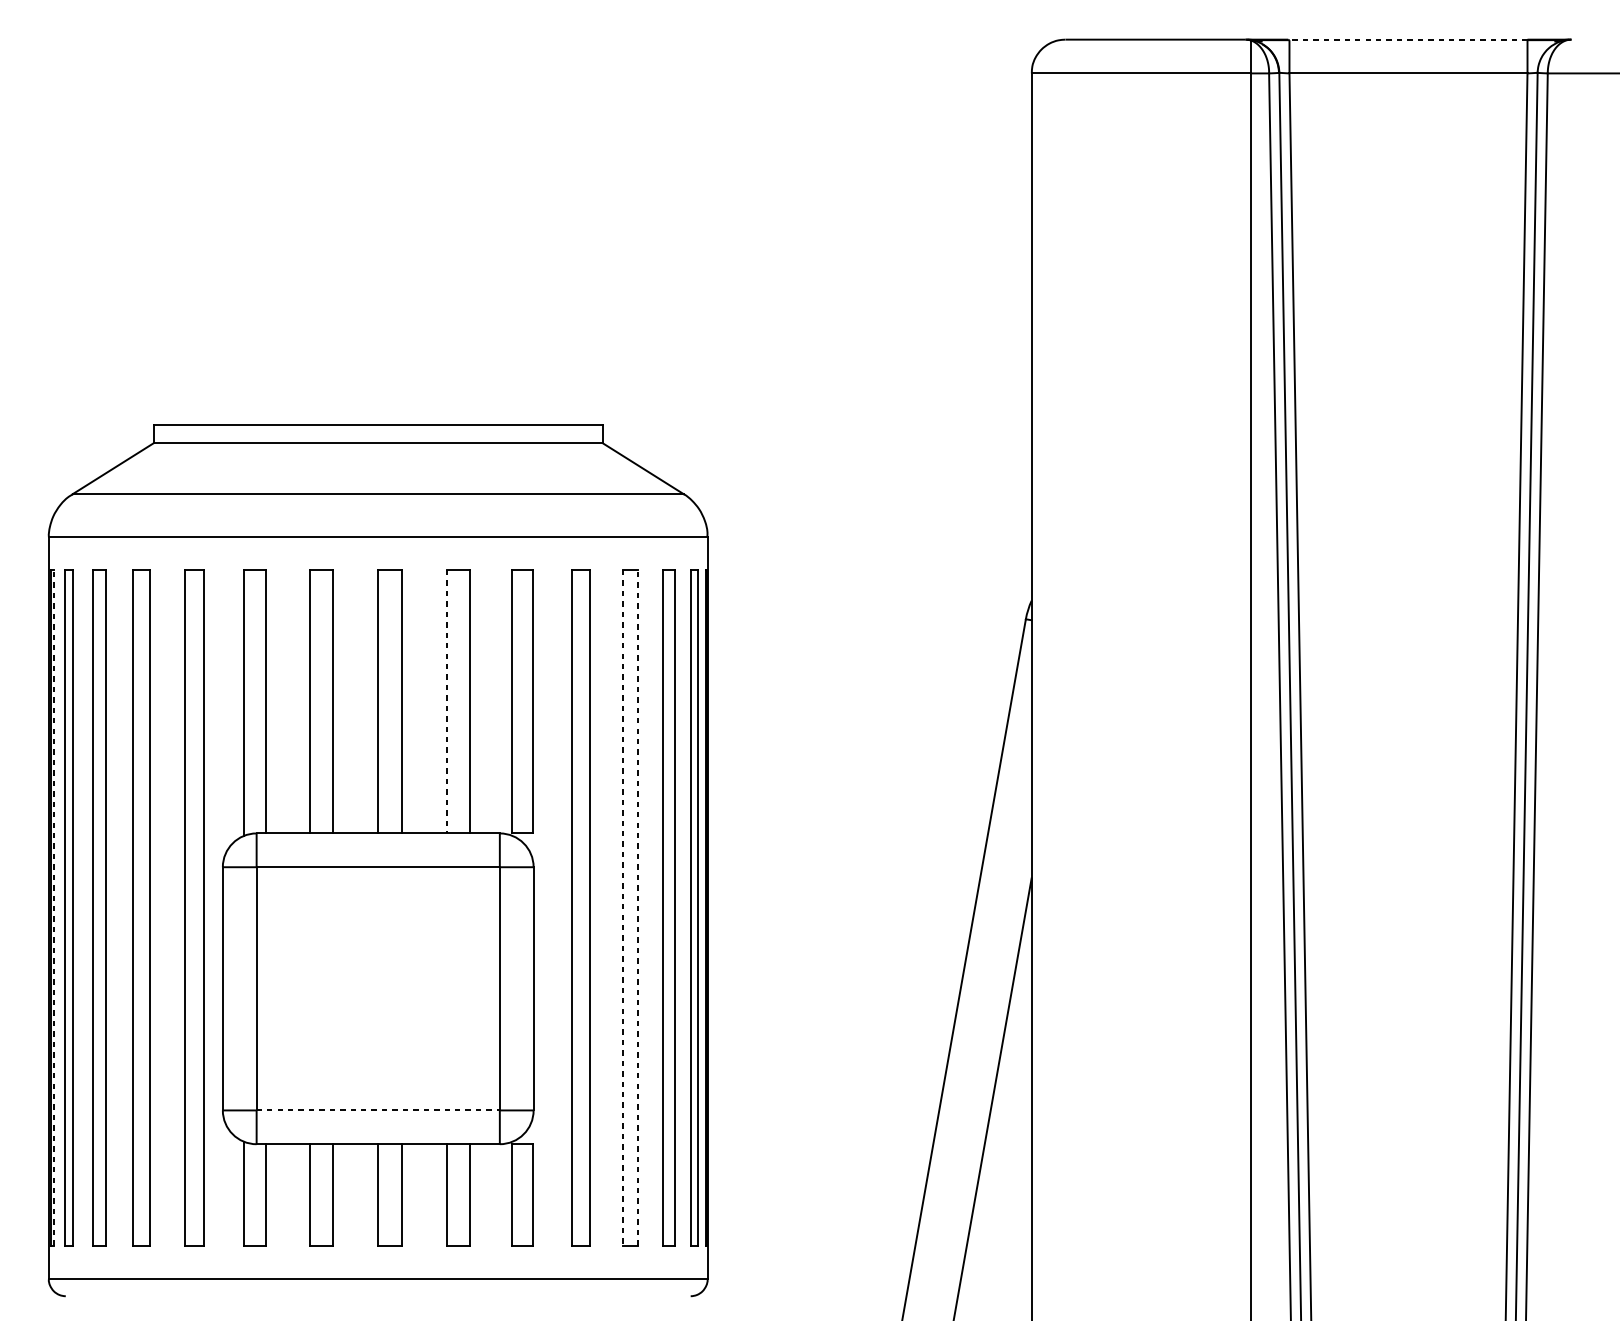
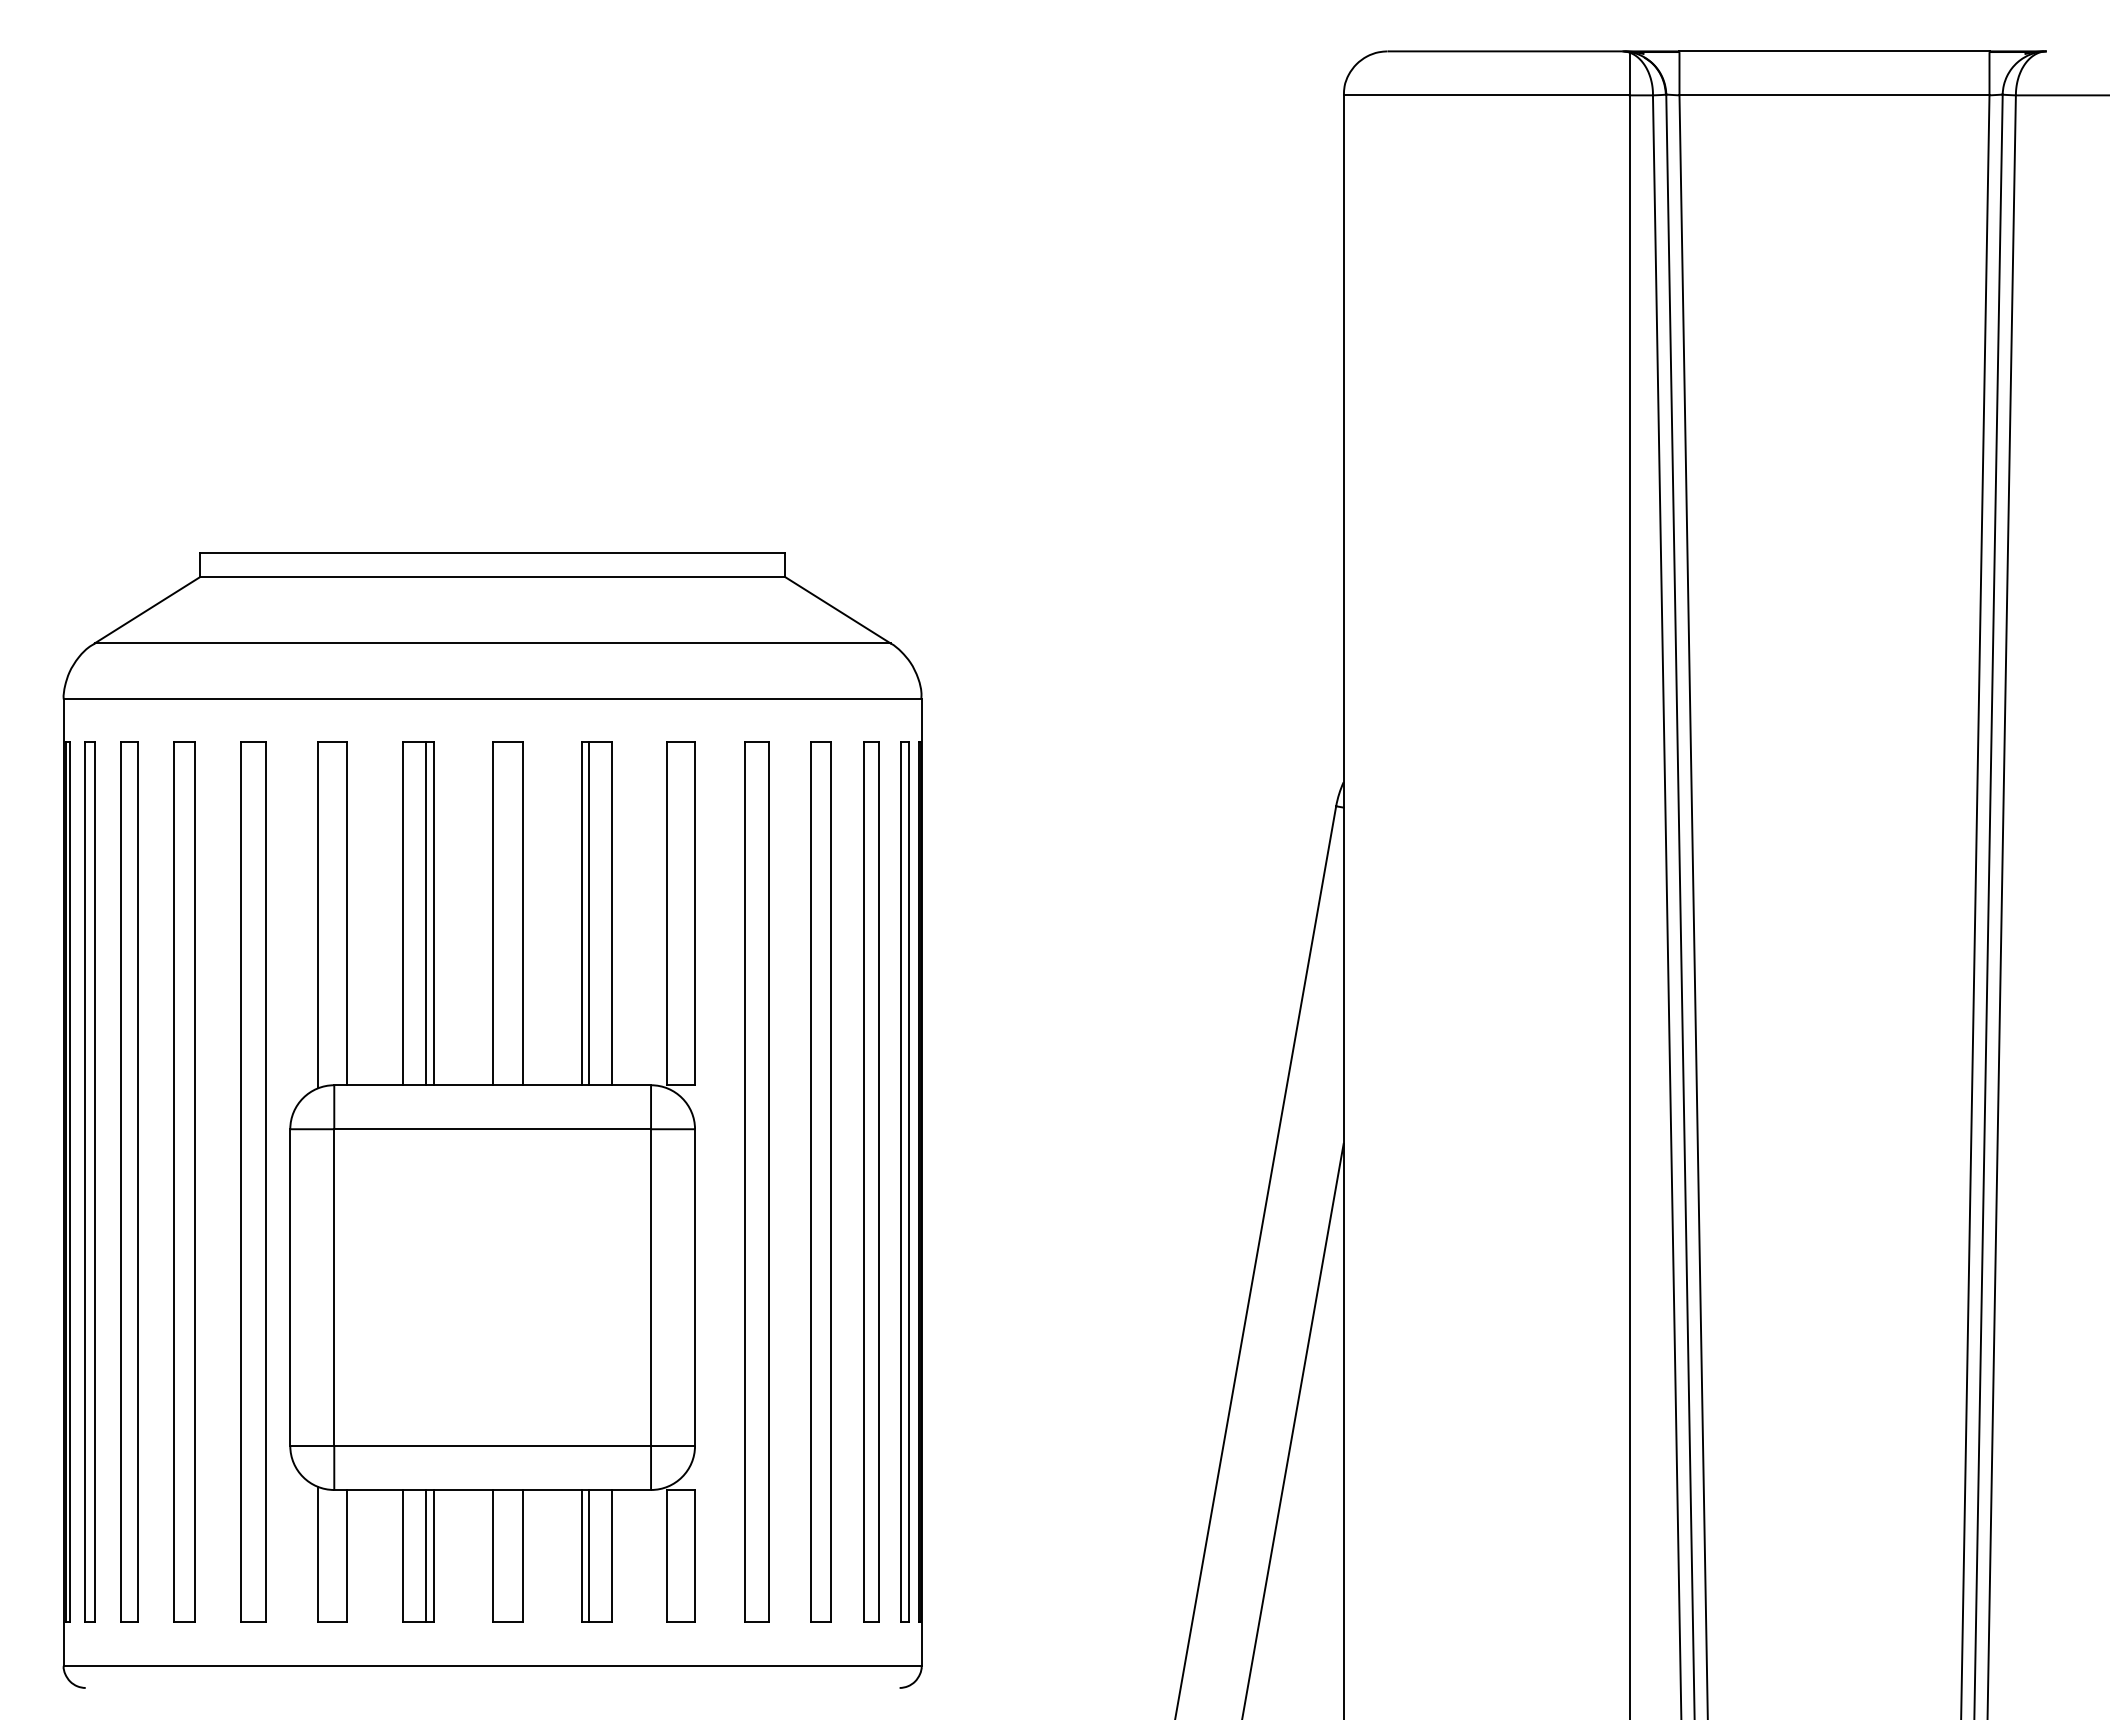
line: (1407, 39) -> (1833, 51), dashed -> solid
line: (327, 701) -> (426, 913), added
line: (446, 701) -> (581, 913), dashed -> solid
line: (452, 701) -> (589, 913), added
line: (54, 908) -> (70, 1182), dashed -> solid
line: (623, 908) -> (811, 1182), dashed -> solid
line: (638, 908) -> (831, 1182), dashed -> solid
line: (378, 1110) -> (493, 1446), dashed -> solid
line: (327, 1194) -> (426, 1555), added
line: (452, 1194) -> (589, 1555), added

